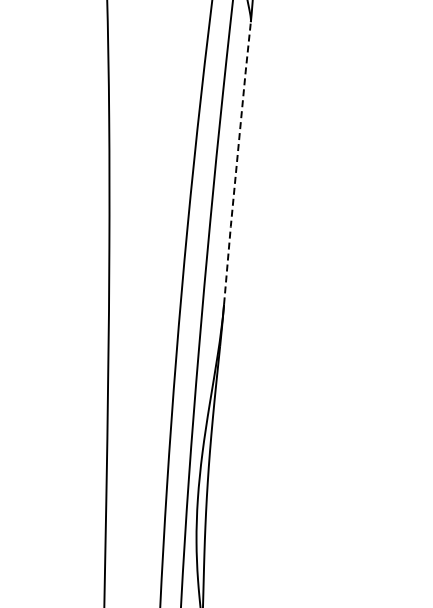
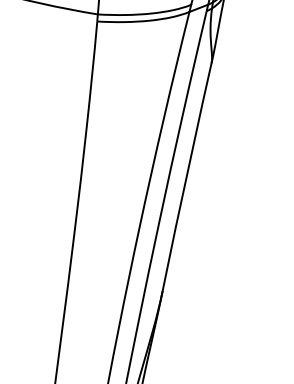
line: (236, 163) -> (186, 176), dashed -> solid

